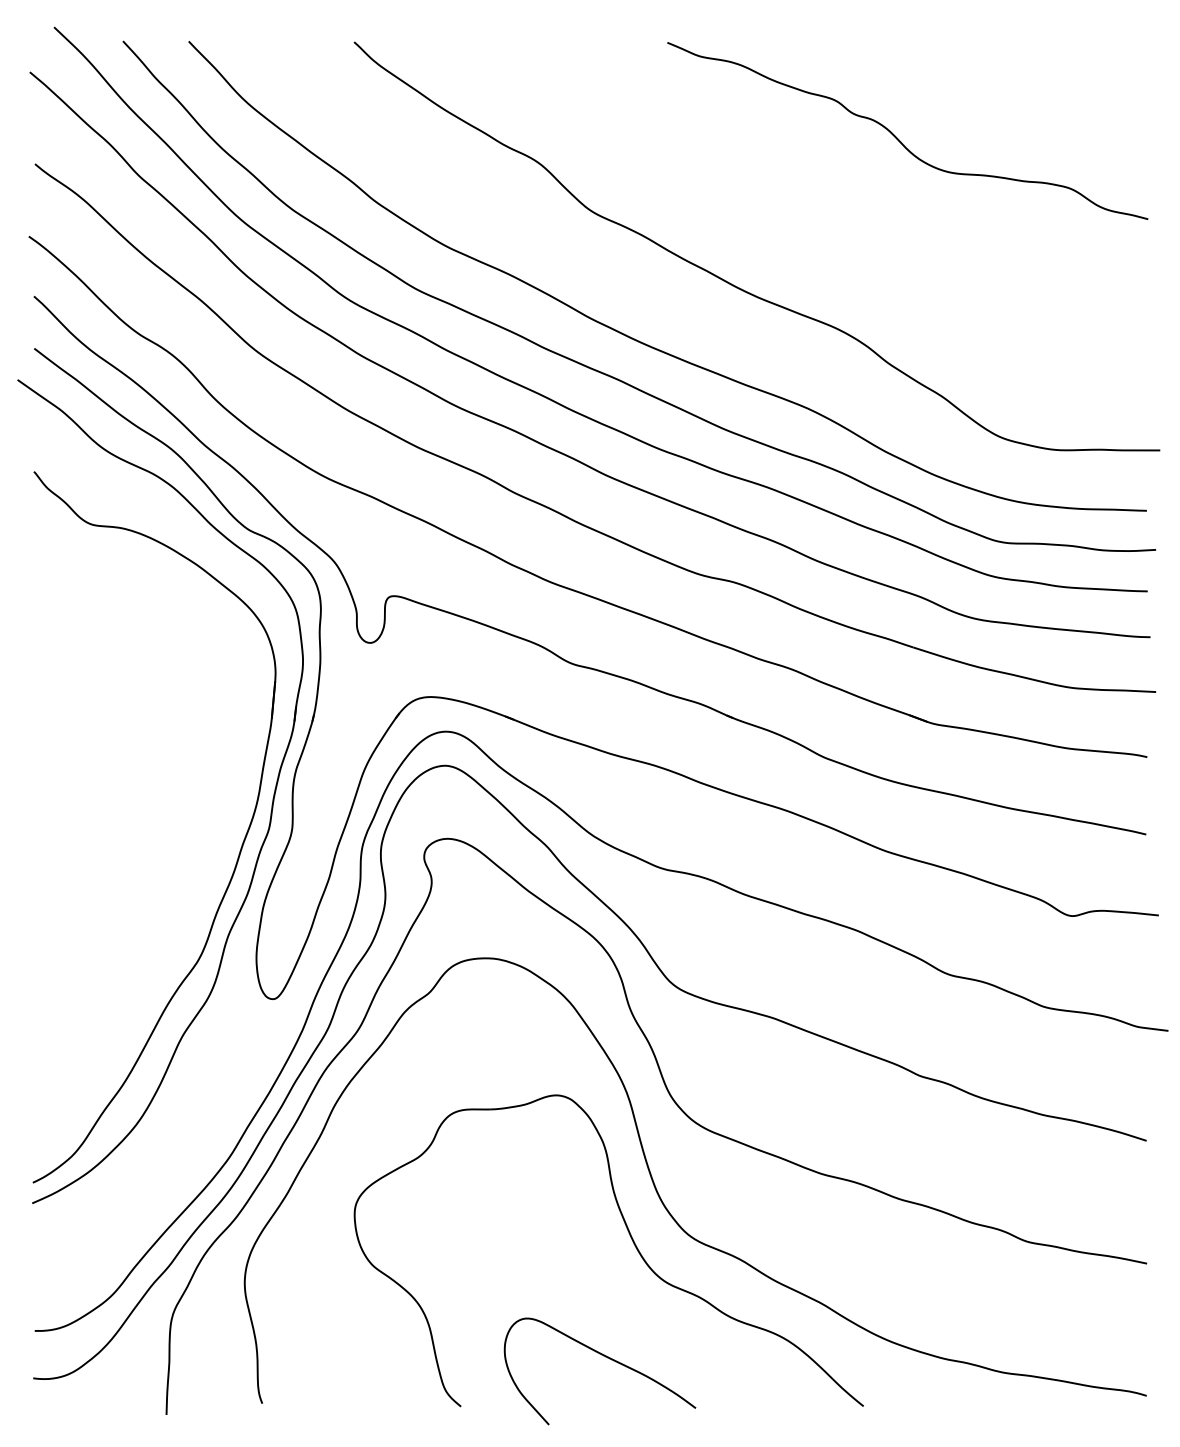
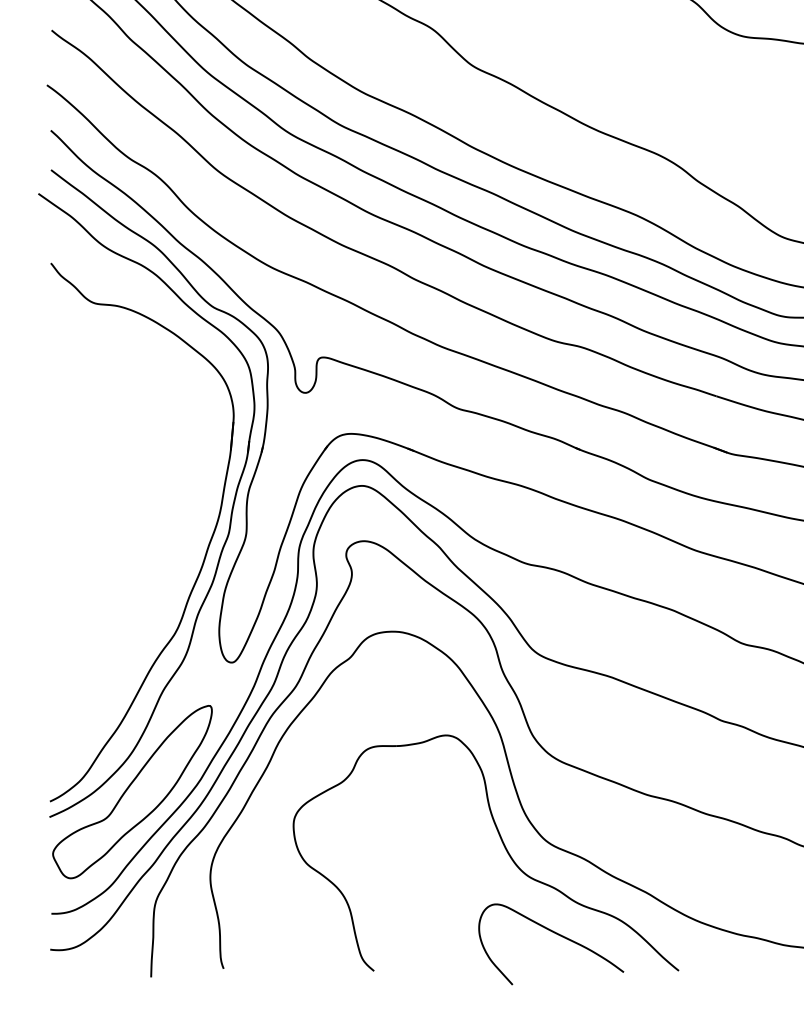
part: (141, 1169) -> (132, 791), added
curve: (605, 1357) -> (555, 933), moved

